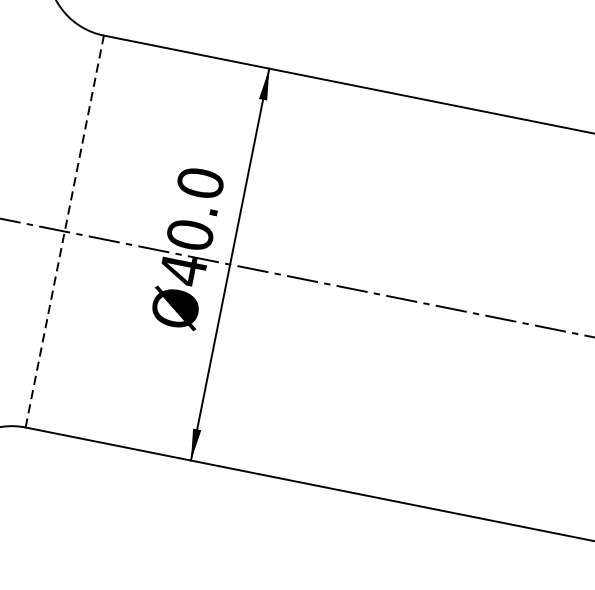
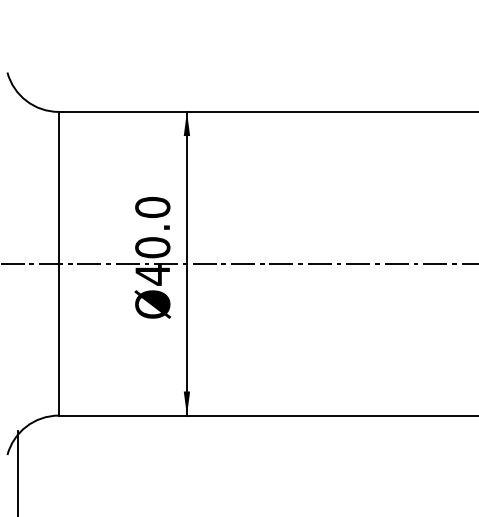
line: (64, 231) -> (58, 263), dashed -> solid

